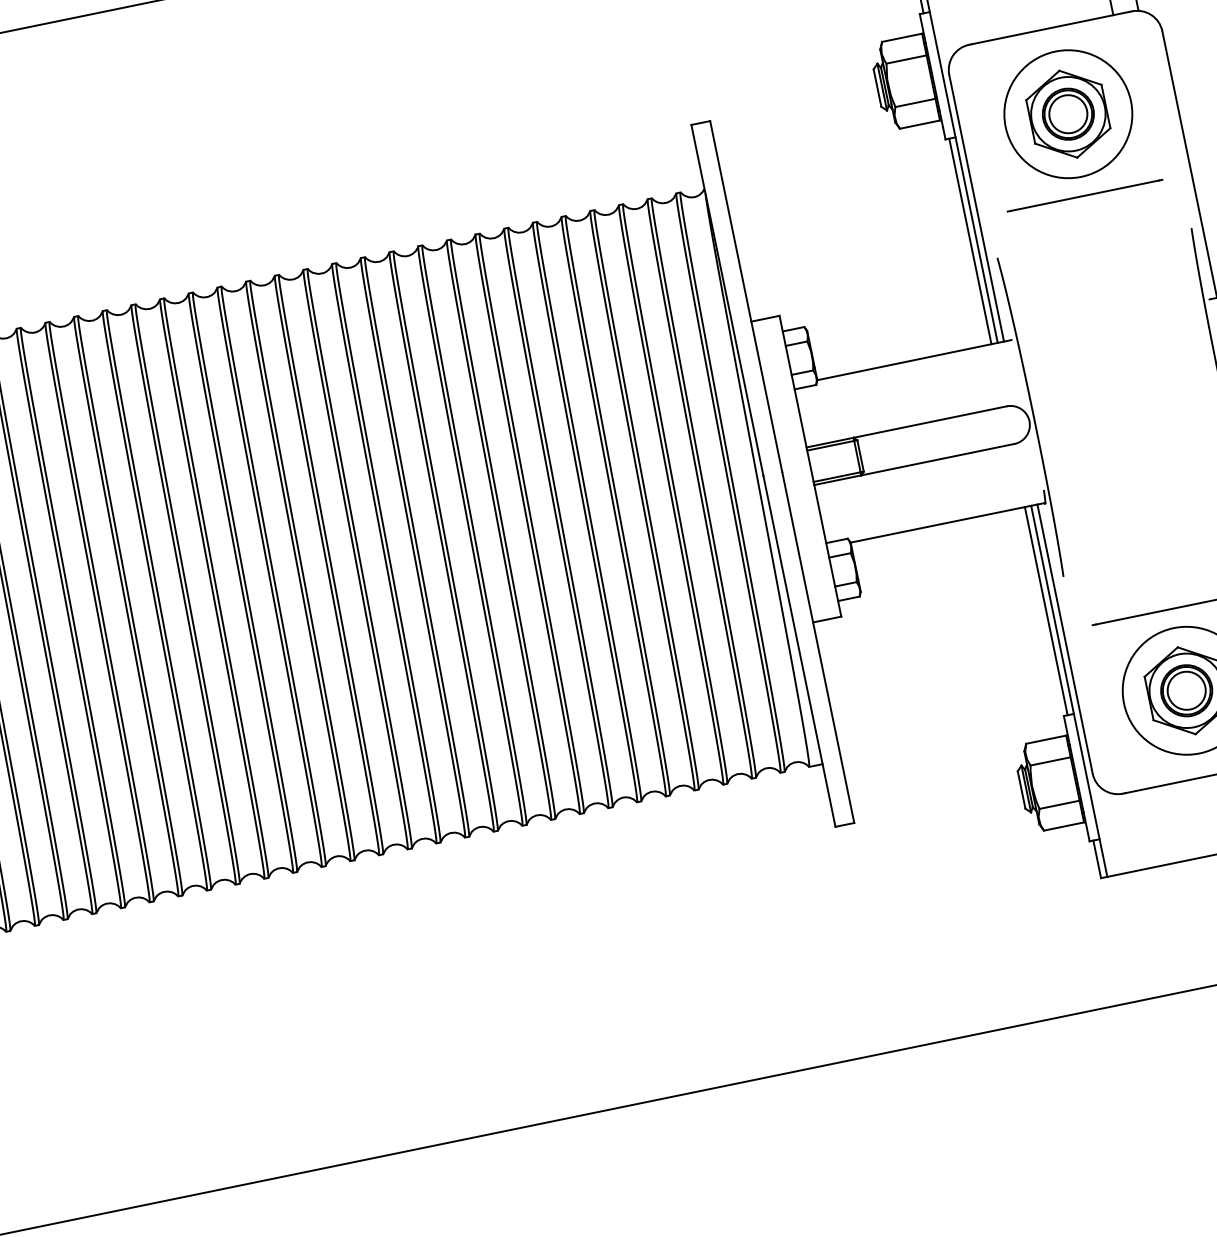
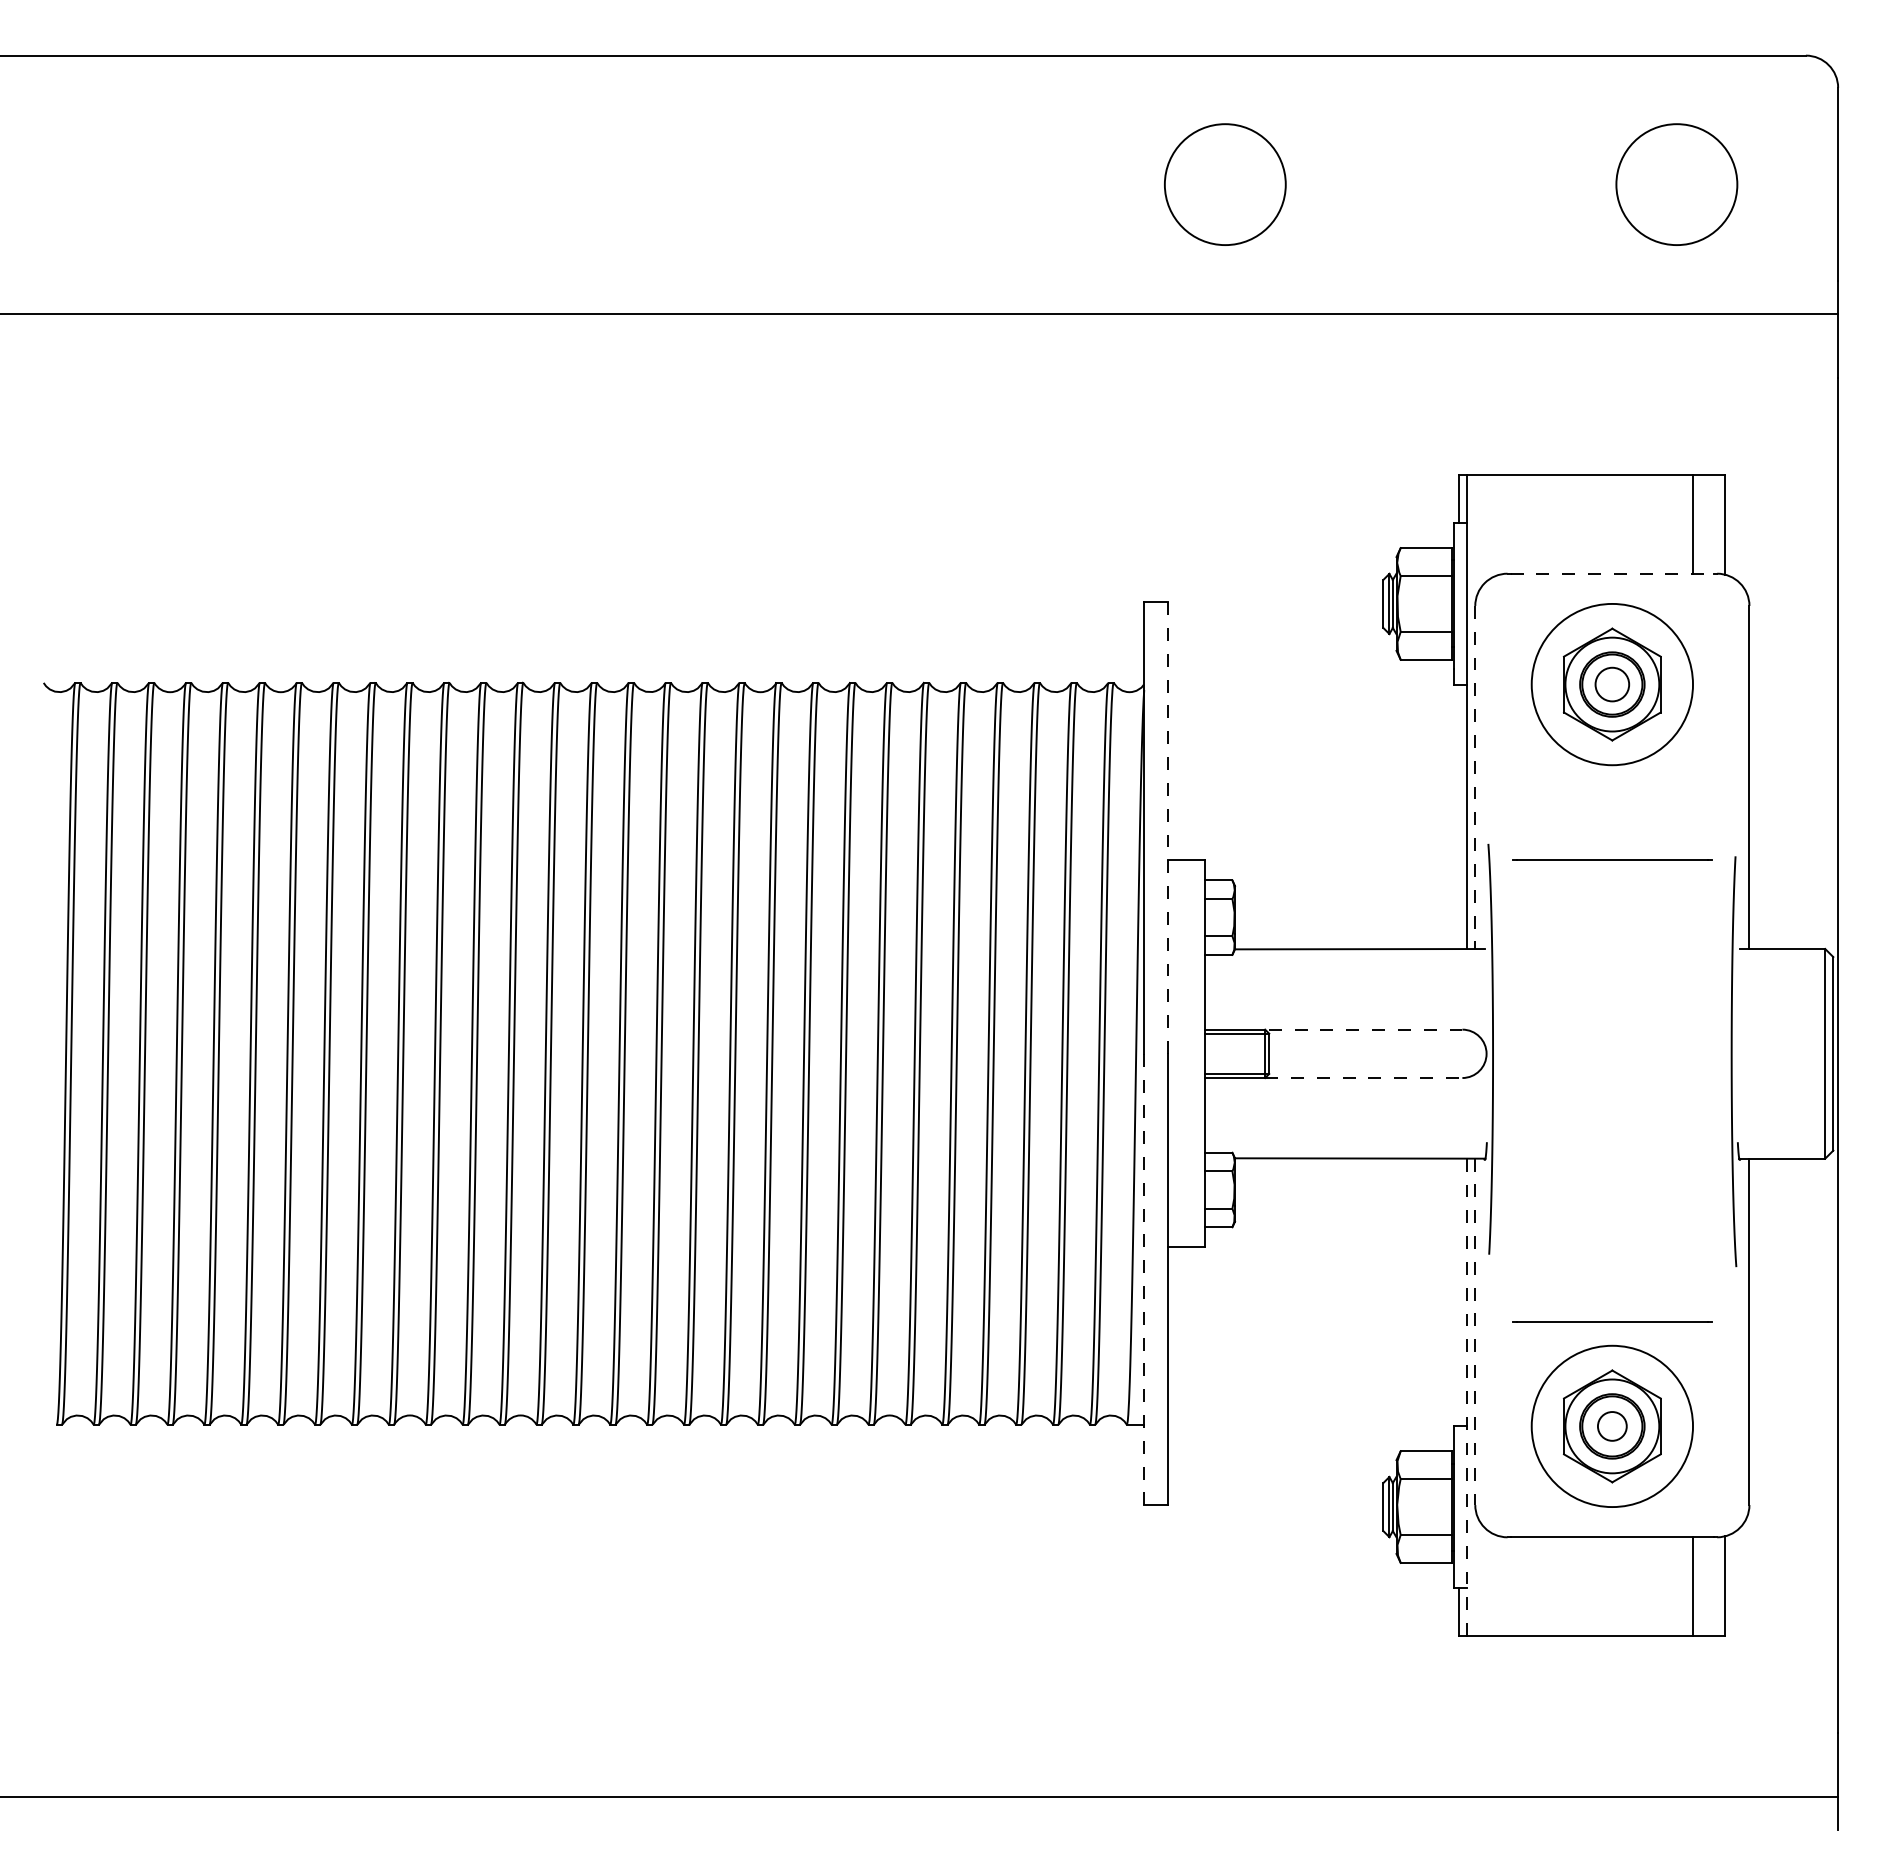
line: (1050, 27) -> (1612, 573), solid -> dashed
circle: (1068, 114) -> (1612, 684), size x0.7
line: (1085, 194) -> (1612, 859), moved
line: (976, 208) -> (1475, 777), solid -> dashed
line: (970, 241) -> (1459, 816), removed
line: (746, 296) -> (1168, 828), solid -> dashed
line: (929, 422) -> (1363, 1029), solid -> dashed
line: (937, 460) -> (1363, 1078), solid -> dashed
line: (1046, 611) -> (1459, 1292), removed
line: (1065, 639) -> (1475, 1332), solid -> dashed
line: (799, 651) -> (1144, 1279), solid -> dashed
circle: (1186, 690) -> (1612, 1426), size x0.6
line: (1069, 691) -> (1467, 1397), solid -> dashed

